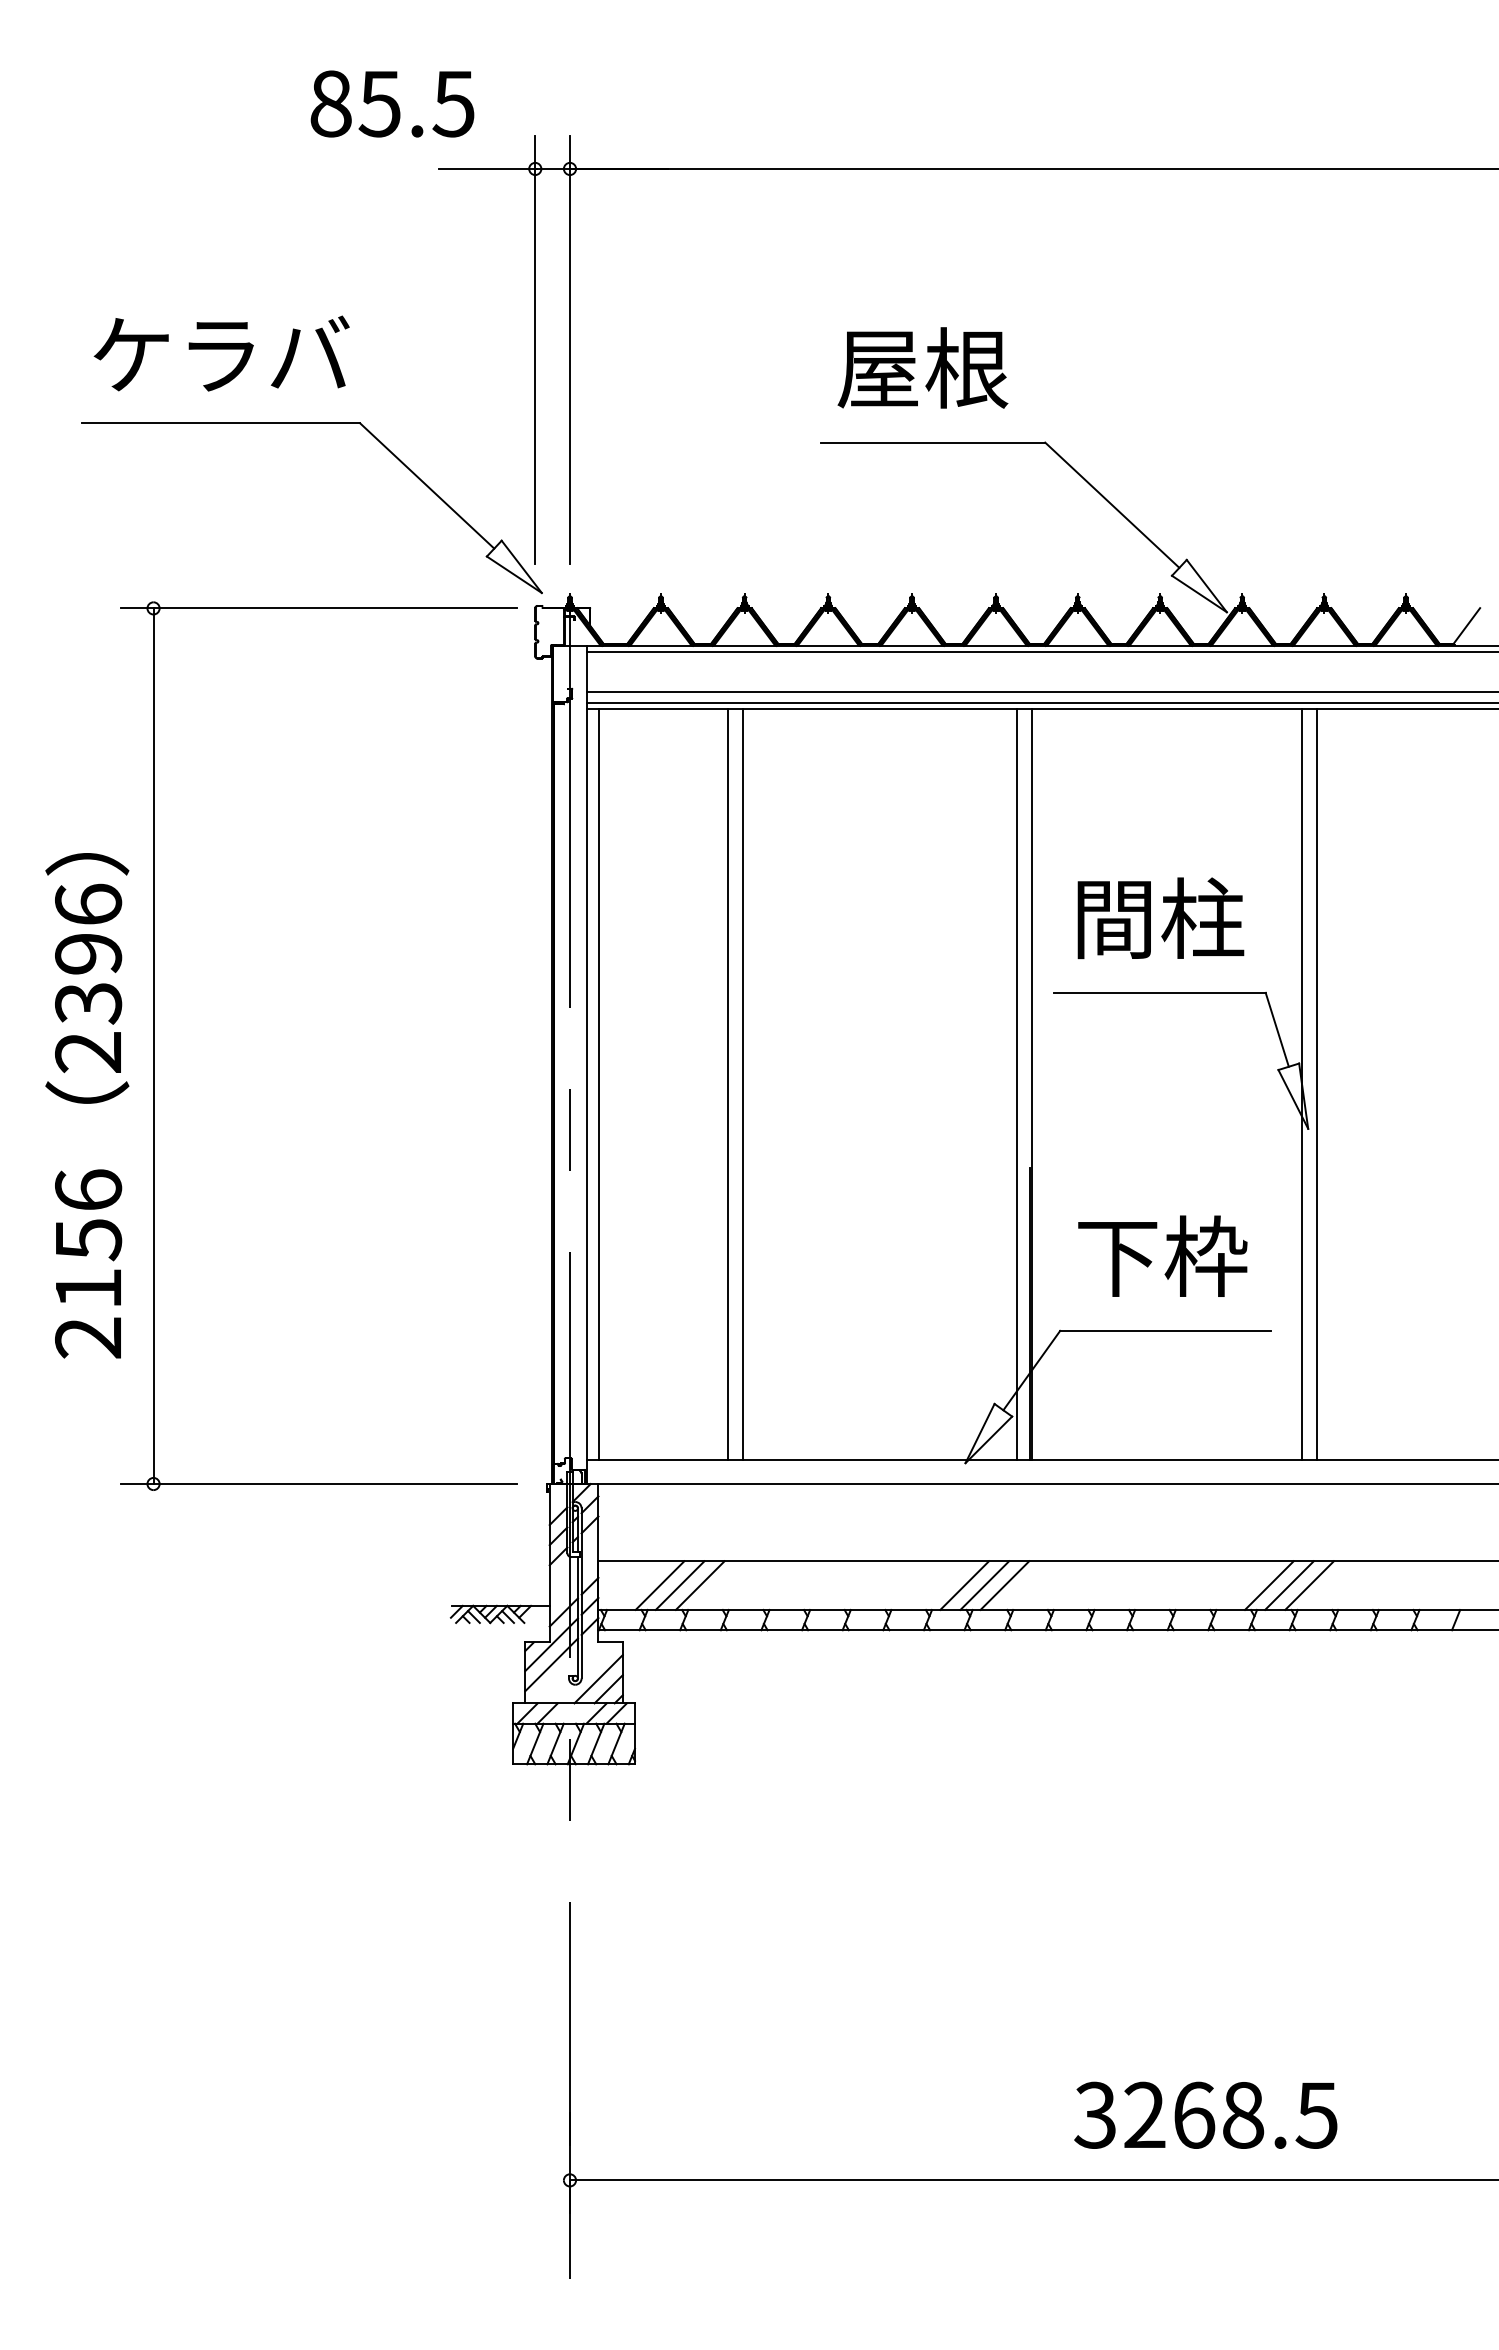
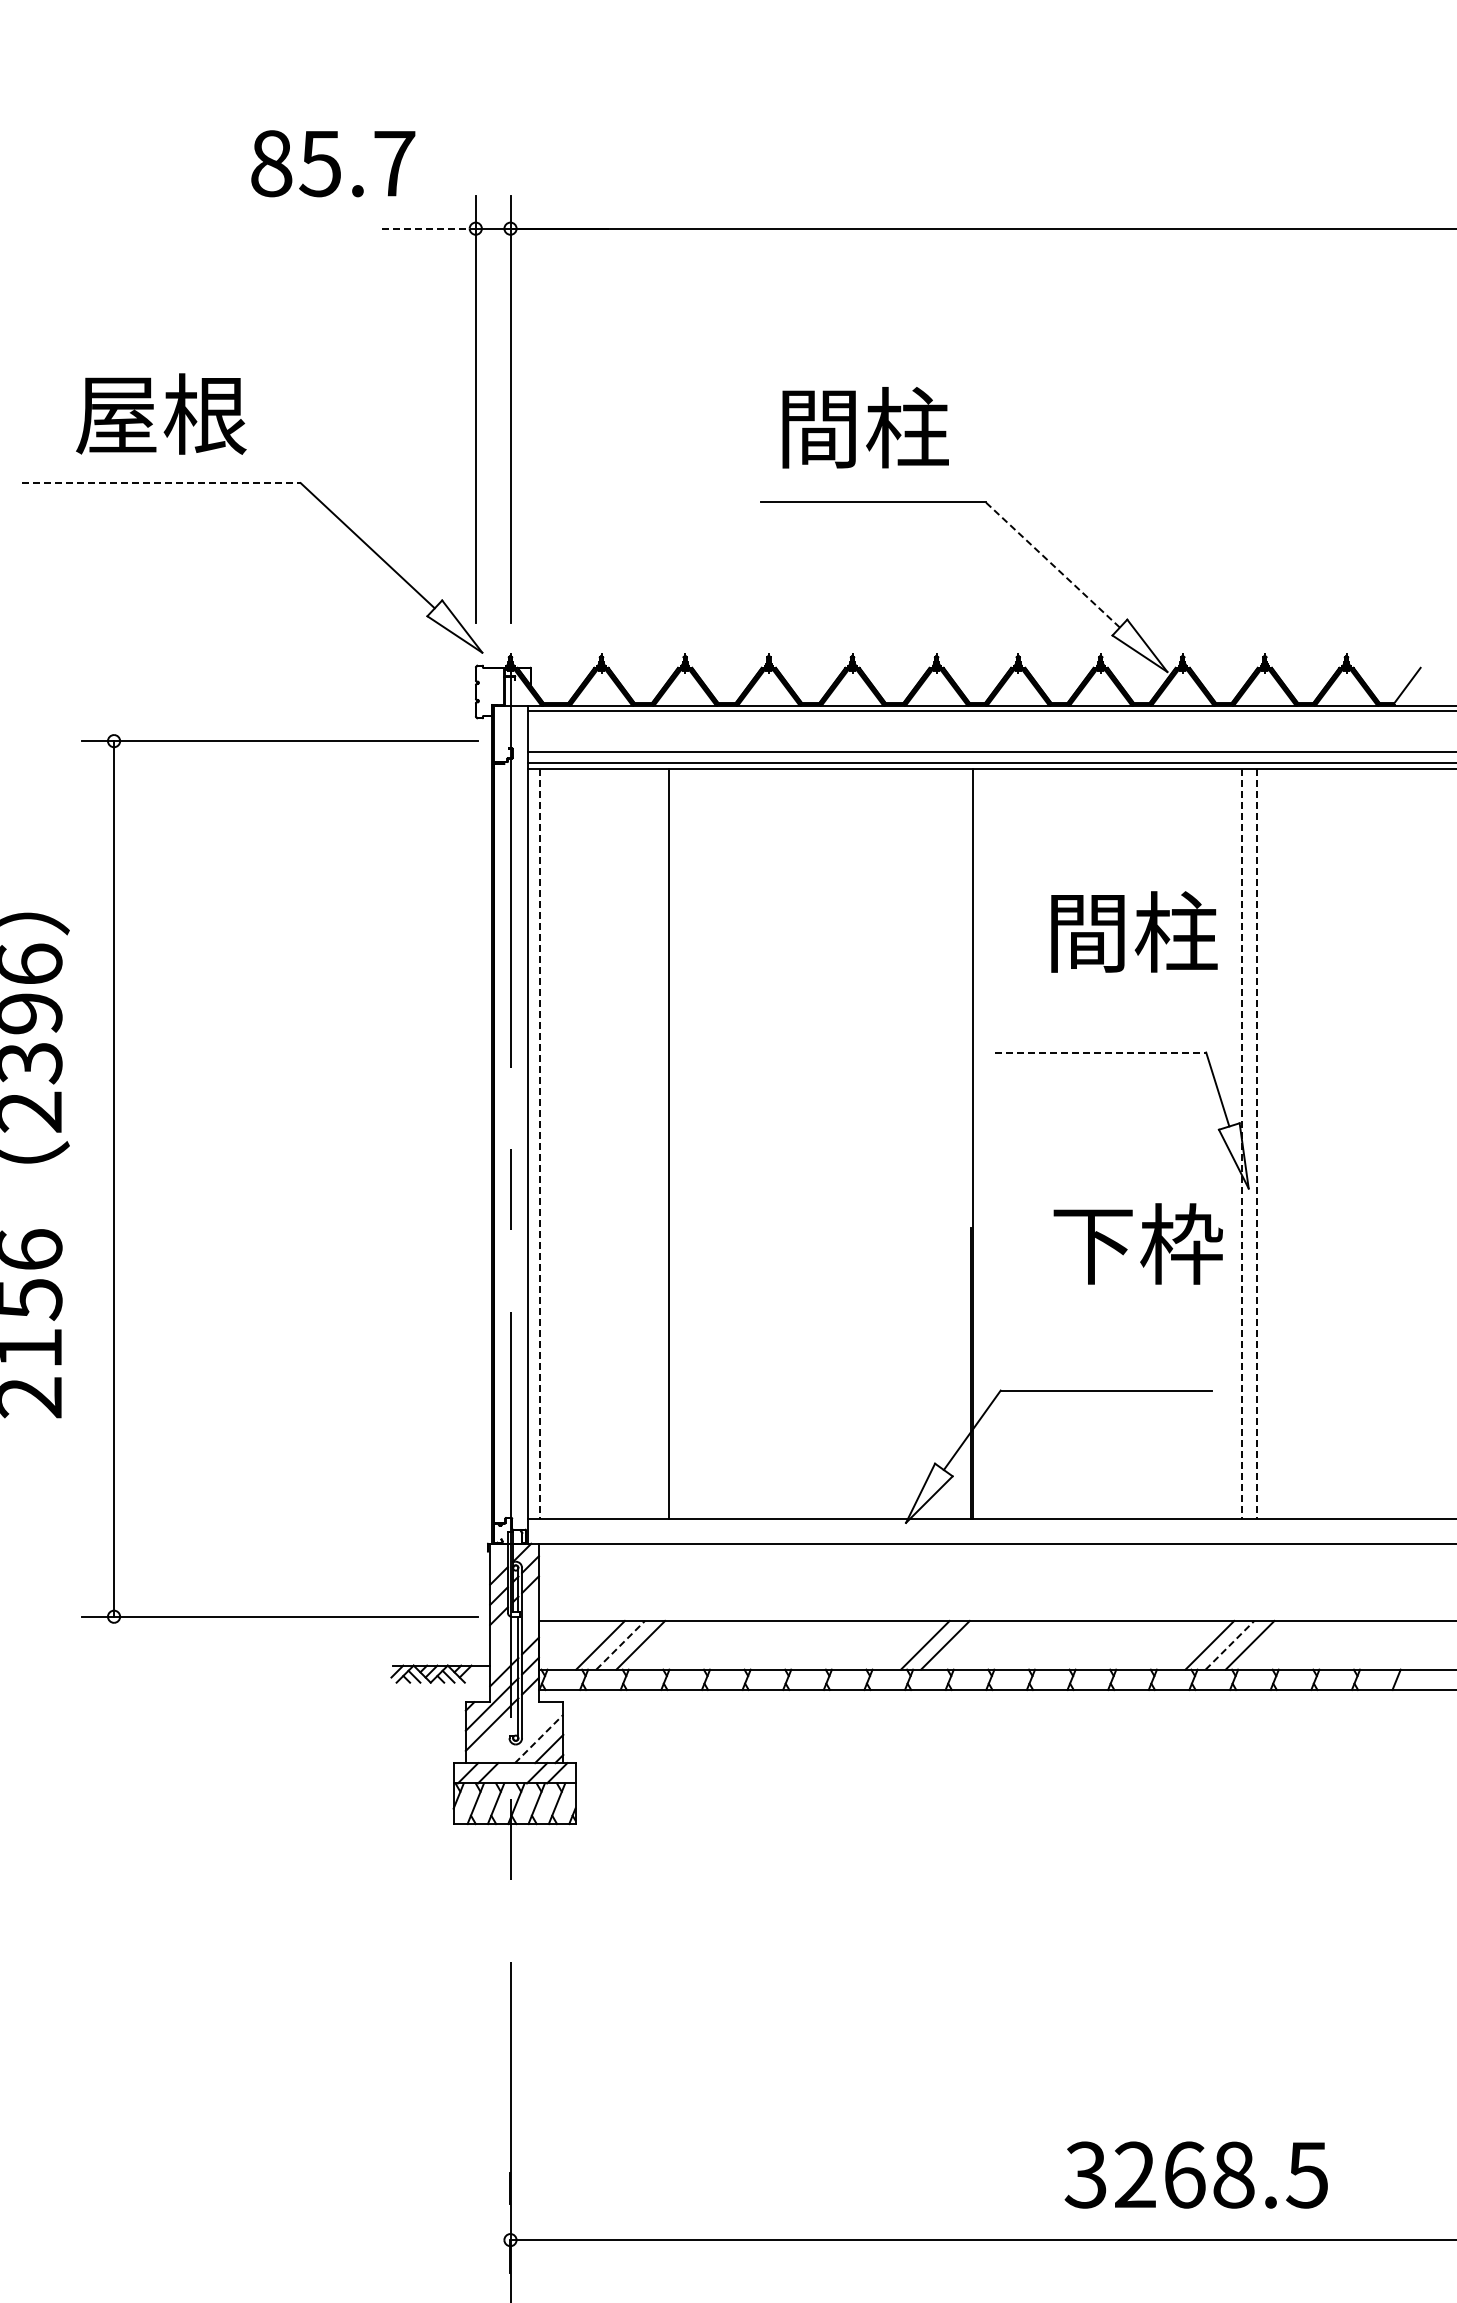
text: (453, 104) -> (394, 164), 85.5 -> 85.7
line: (487, 168) -> (428, 228), solid -> dashed
text: (221, 354) -> (162, 414), ケラバ -> 屋根
text: (922, 367) -> (863, 427), 屋根 -> 間柱
line: (221, 423) -> (162, 483), solid -> dashed
line: (1112, 505) -> (1053, 565), solid -> dashed
text: (1160, 918) -> (1134, 932), moved
line: (1160, 992) -> (1101, 1052), solid -> dashed
part: (154, 1045) -> (115, 1178), moved
line: (743, 1084) -> (684, 1144), removed
line: (1017, 1084) -> (958, 1144), removed
line: (599, 1085) -> (540, 1145), solid -> dashed
line: (1301, 1085) -> (1242, 1145), solid -> dashed
line: (1316, 1085) -> (1257, 1145), solid -> dashed
text: (1162, 1255) -> (1138, 1243), moved
line: (680, 1585) -> (621, 1645), solid -> dashed
line: (964, 1585) -> (905, 1645), removed
line: (1289, 1585) -> (1230, 1645), solid -> dashed
line: (599, 1678) -> (540, 1738), solid -> dashed
text: (1205, 2114) -> (1196, 2174), moved

